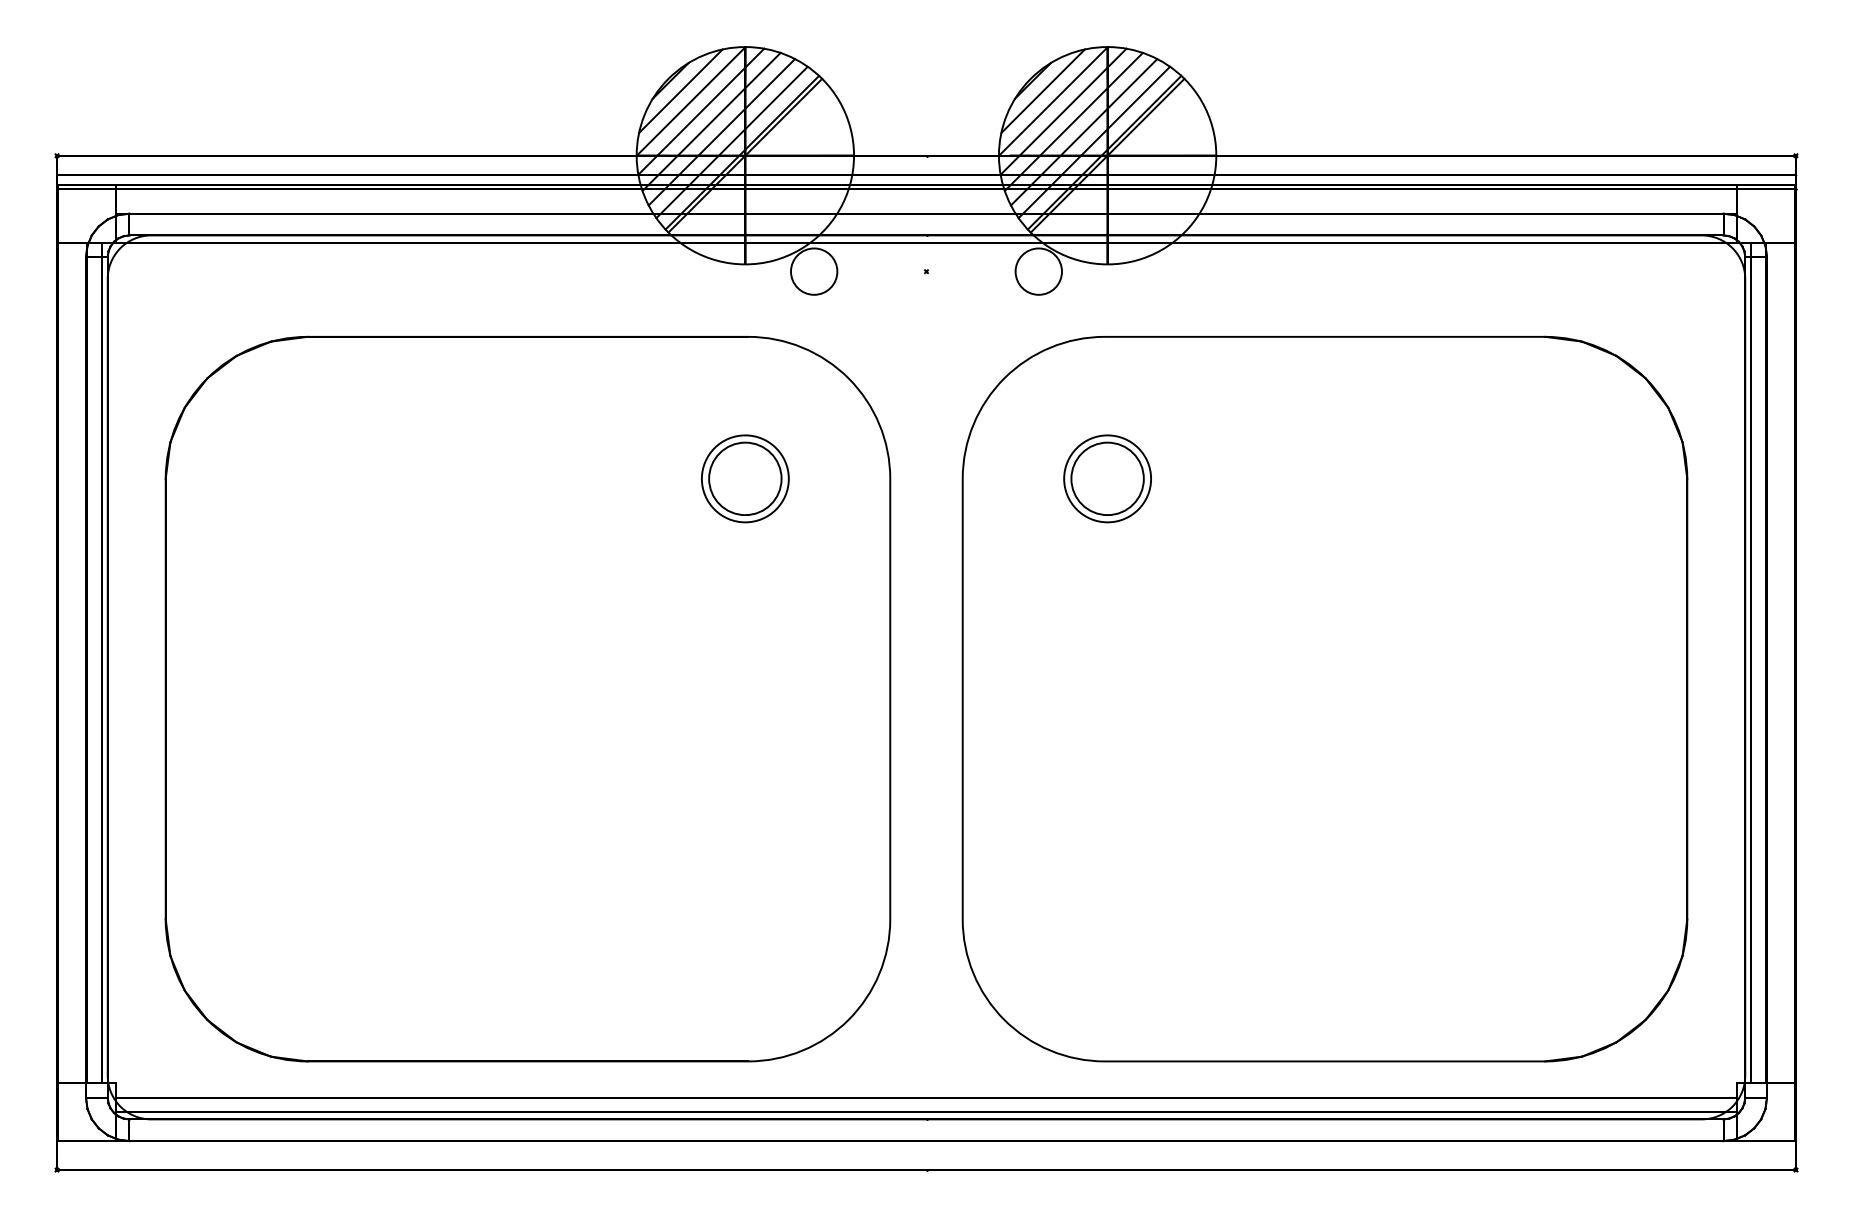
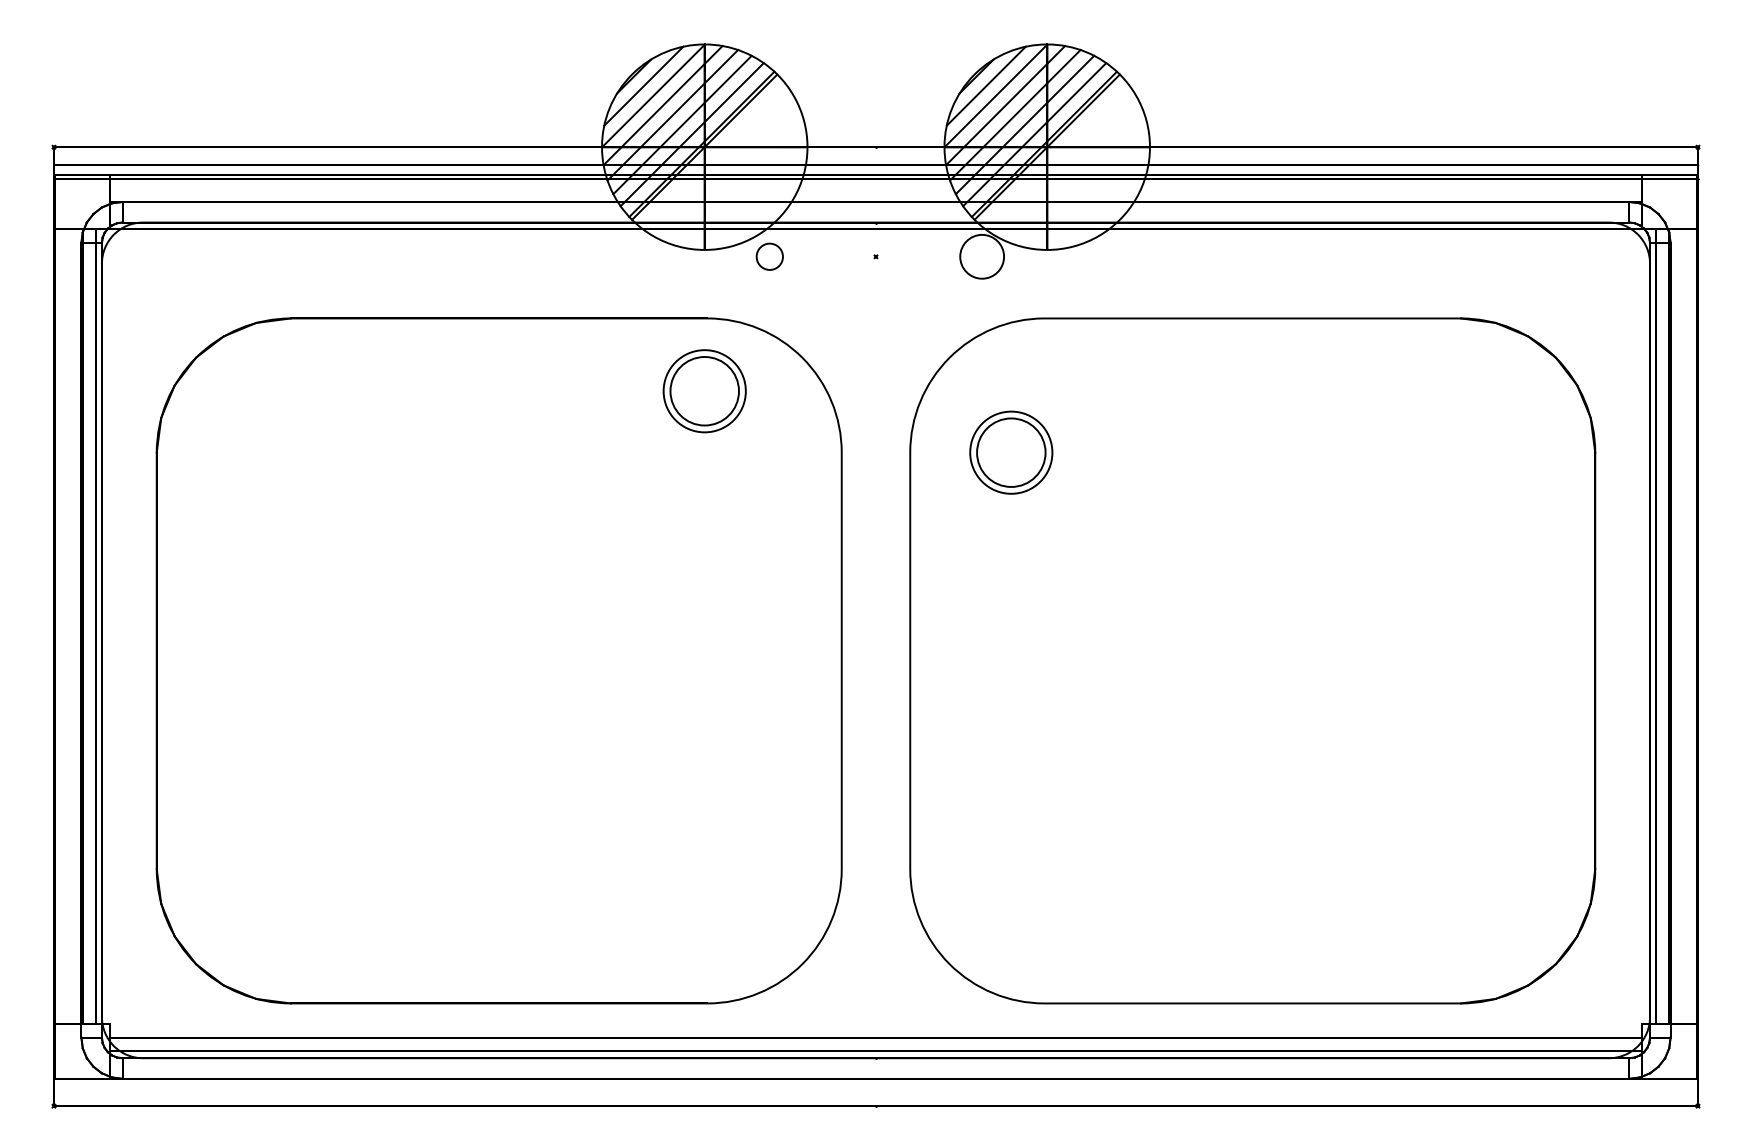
circle: (814, 271) -> (770, 256), size x0.6
part: (745, 478) -> (704, 390), moved
part: (1107, 478) -> (1011, 452), moved

